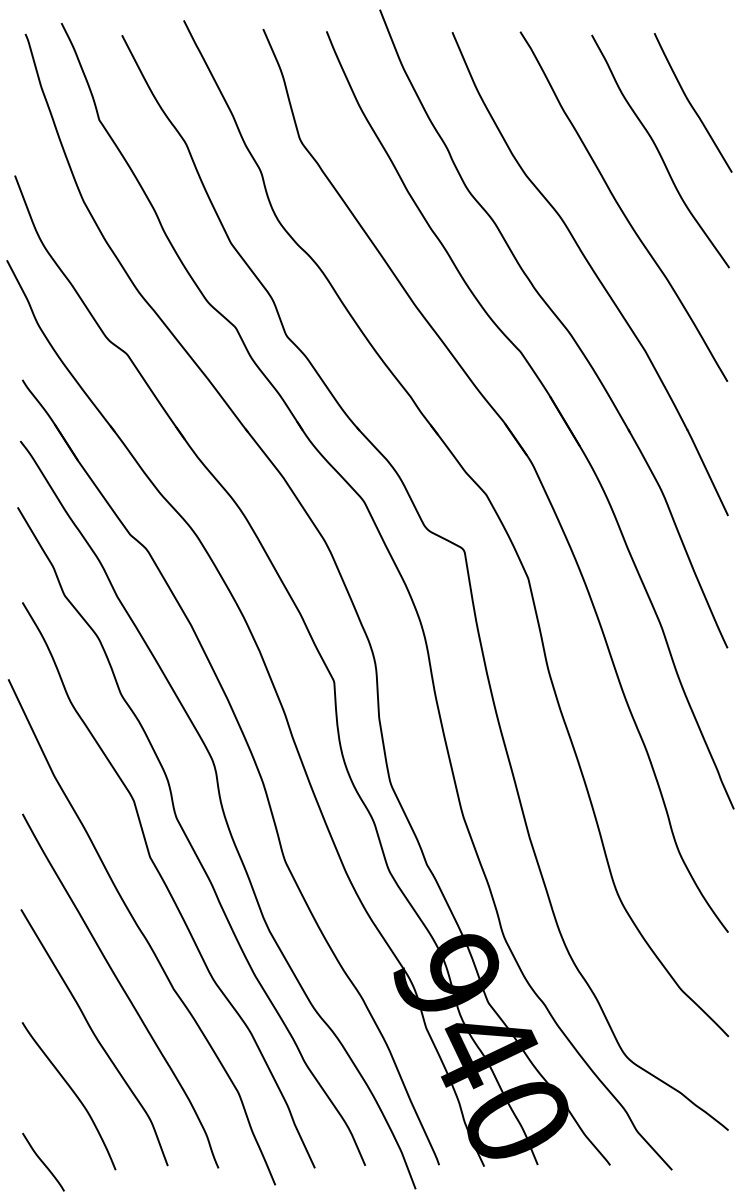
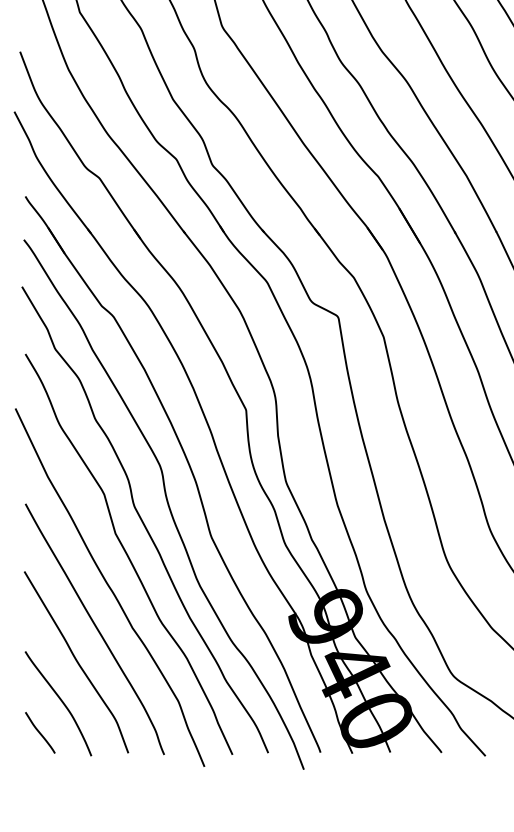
curve: (43, 1161) -> (40, 732), moved

